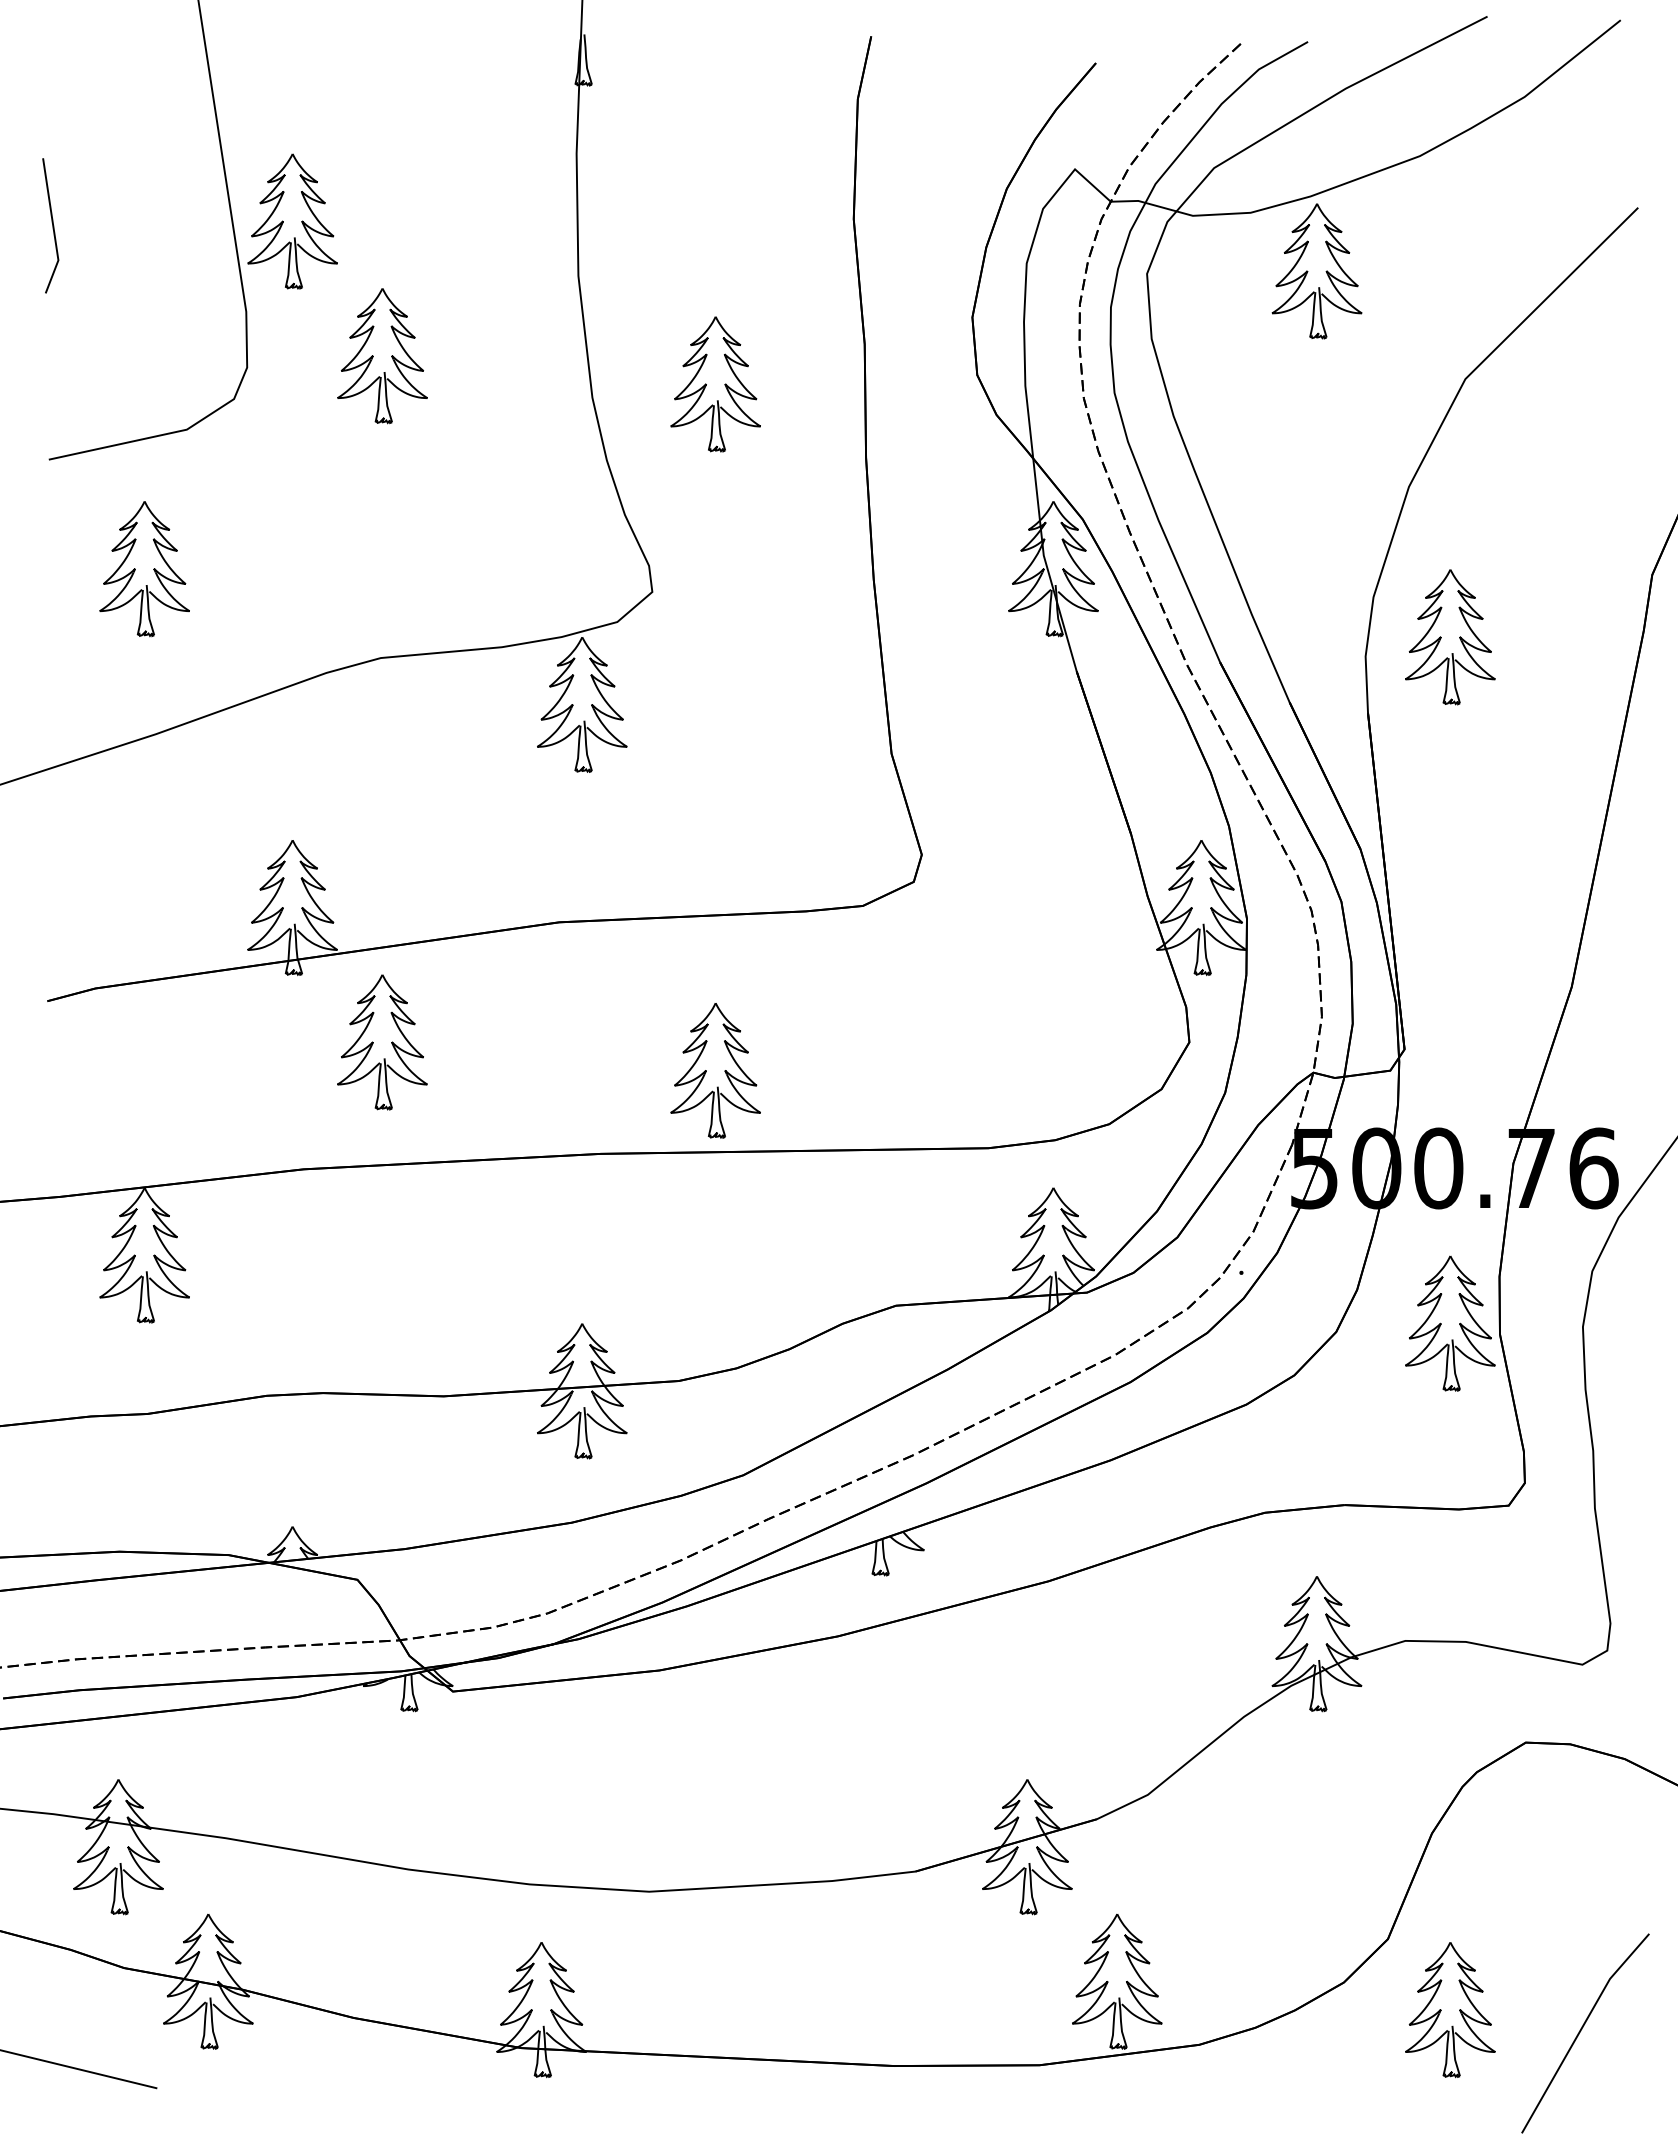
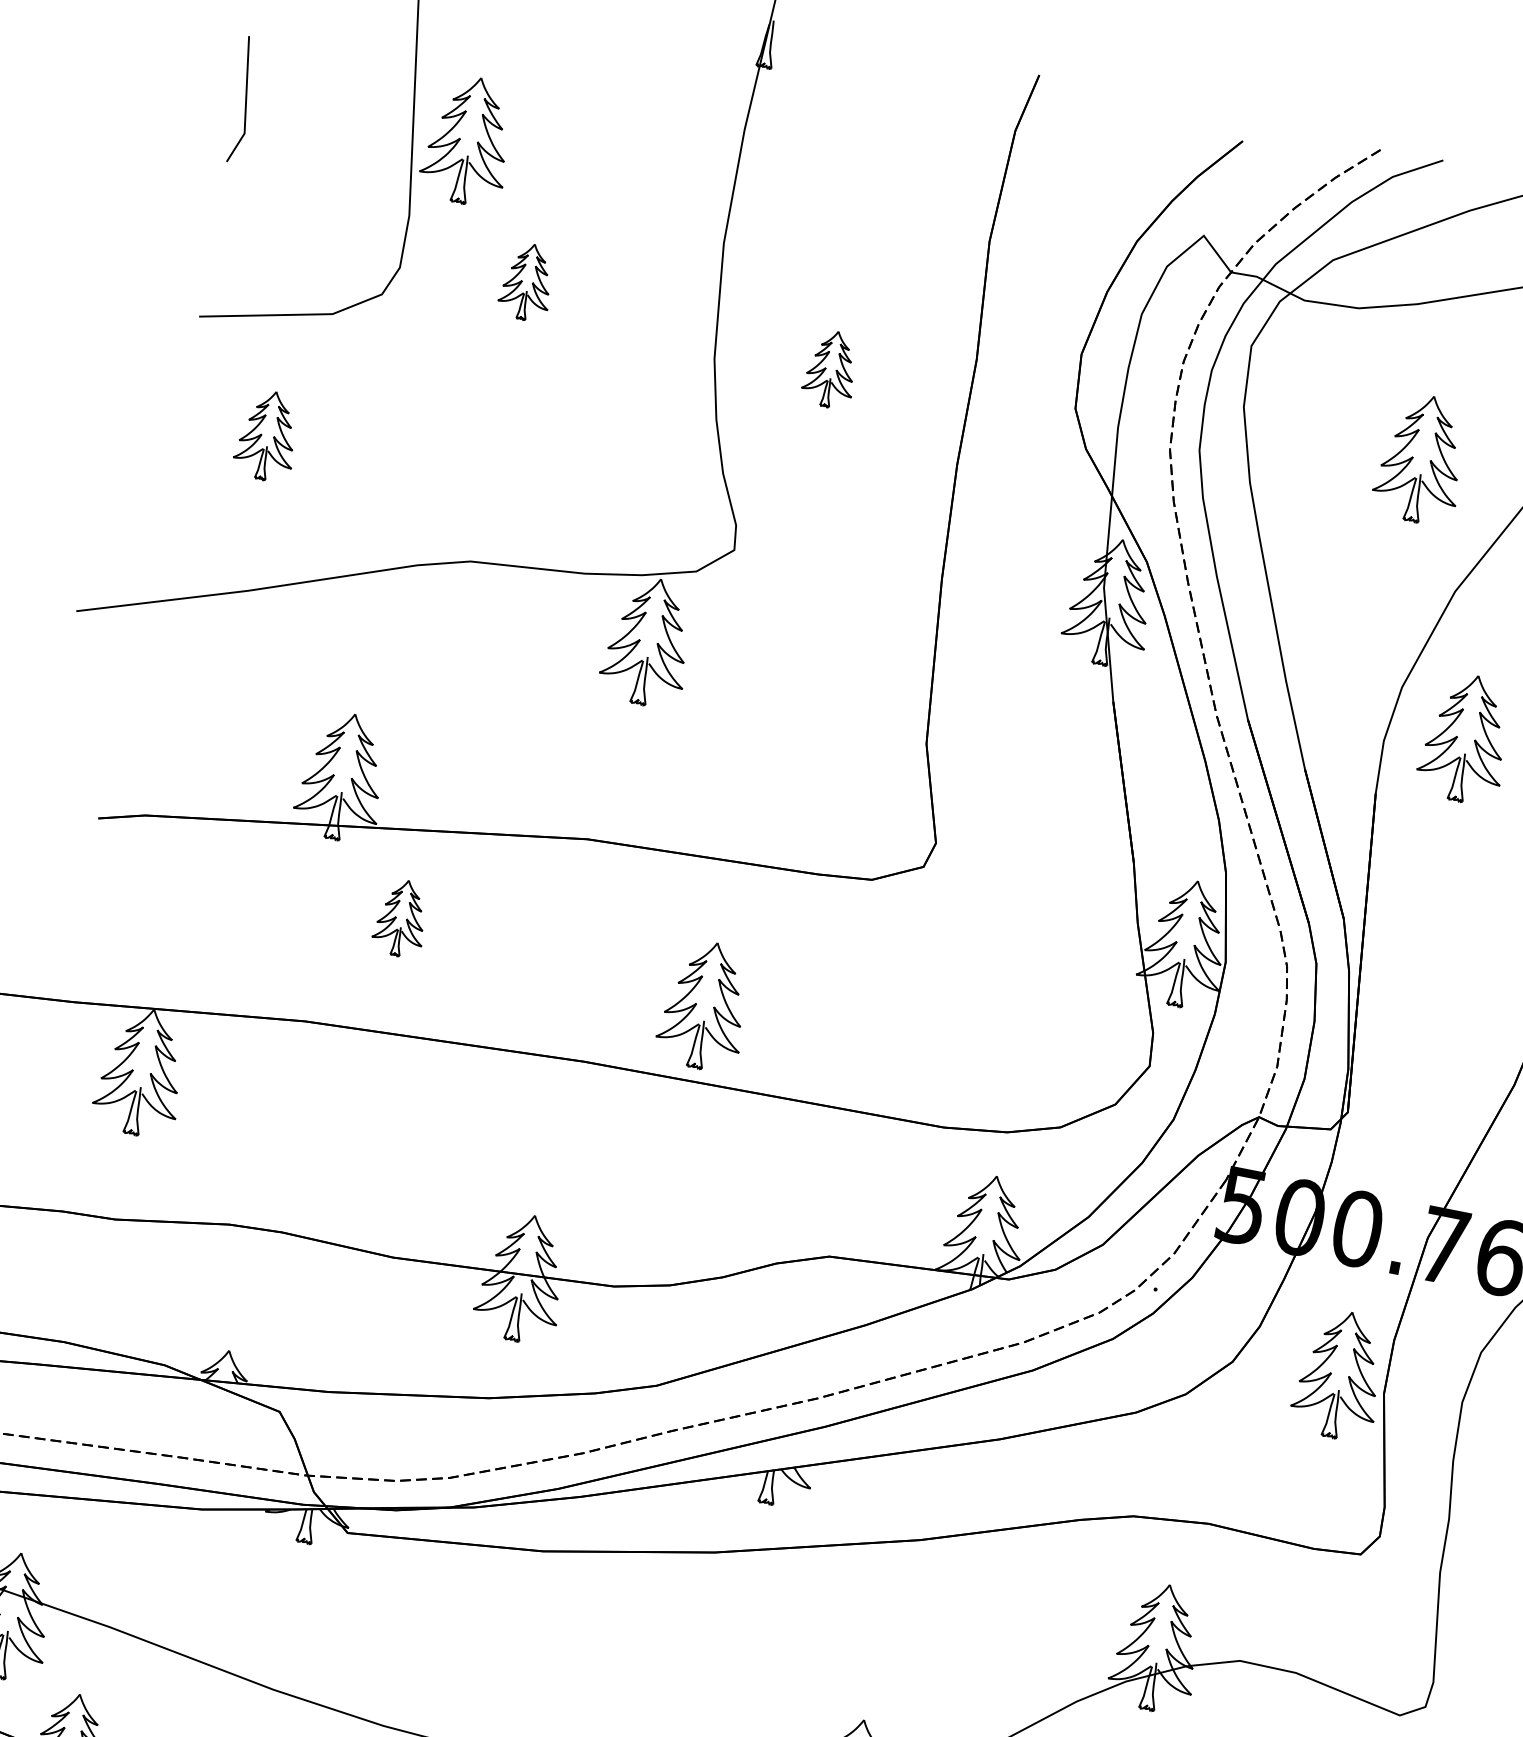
part: (1316, 271) -> (1421, 459), moved
part: (382, 356) -> (527, 282), size x0.6
part: (715, 384) -> (831, 369), size x0.6
part: (144, 569) -> (267, 435), size x0.7
part: (382, 1042) -> (401, 918), size x0.6

